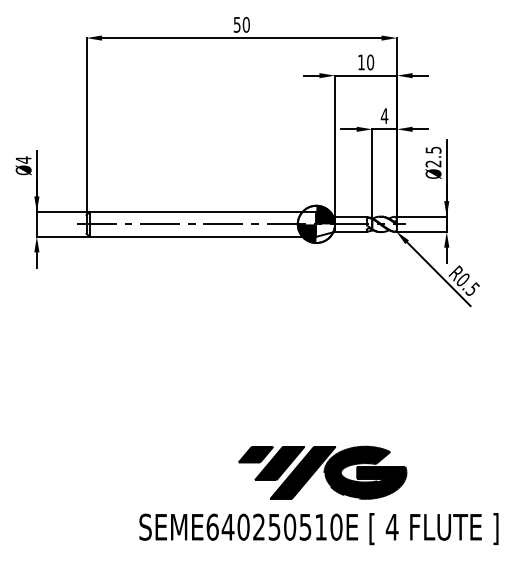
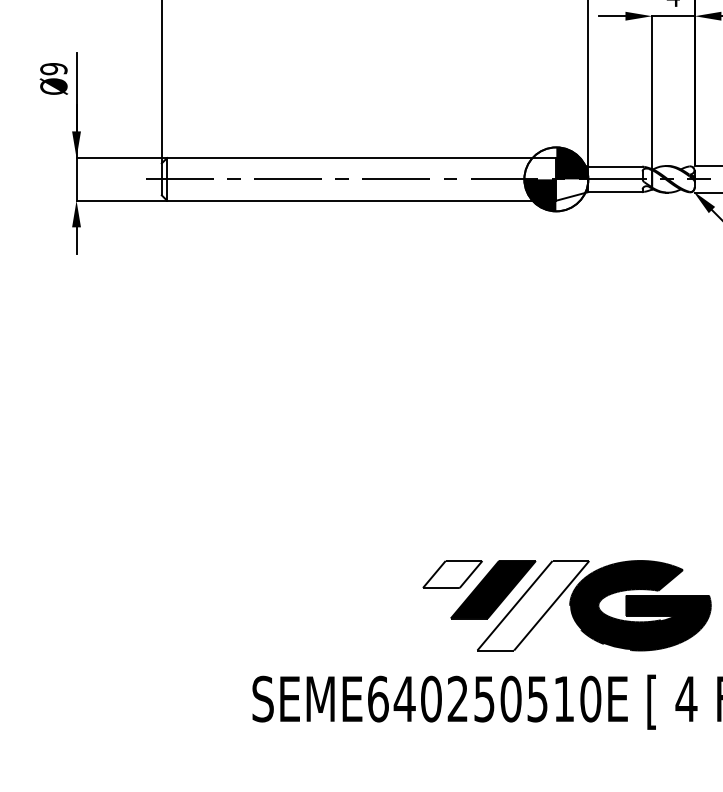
text: (23, 159) -> (53, 67), Ø4 -> Ø9
fill: (255, 454) -> (451, 574), removed
fill: (302, 472) -> (532, 605), removed

